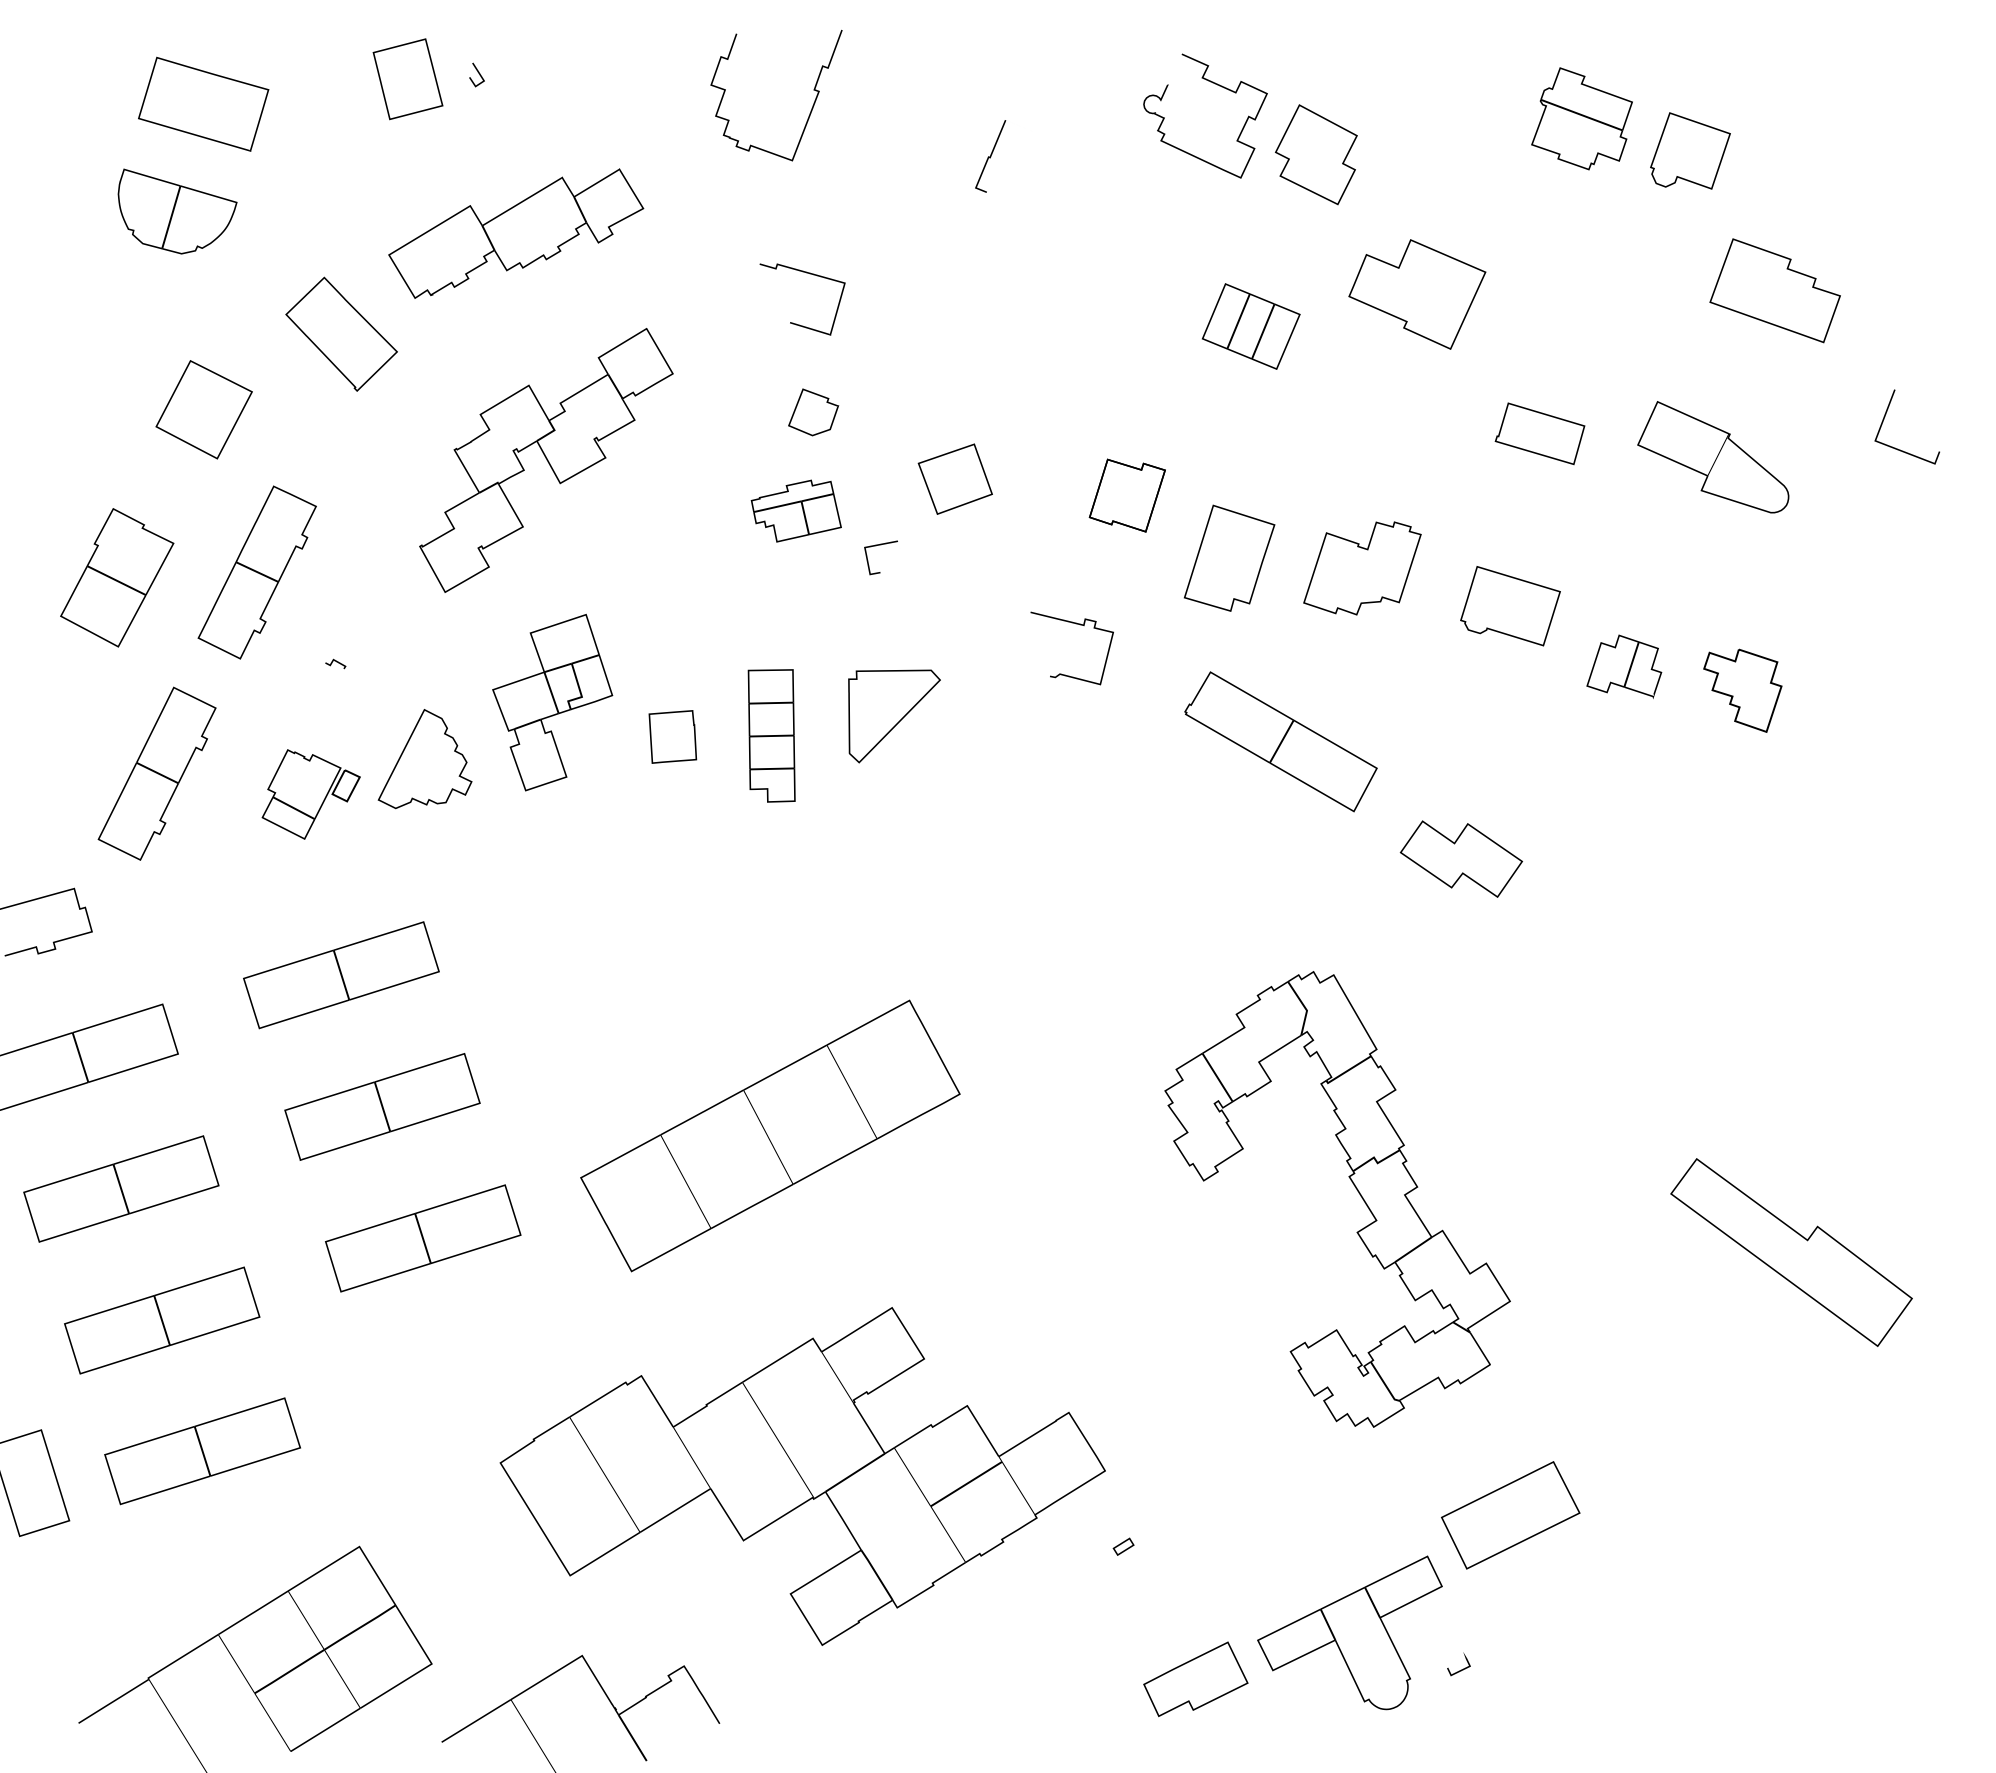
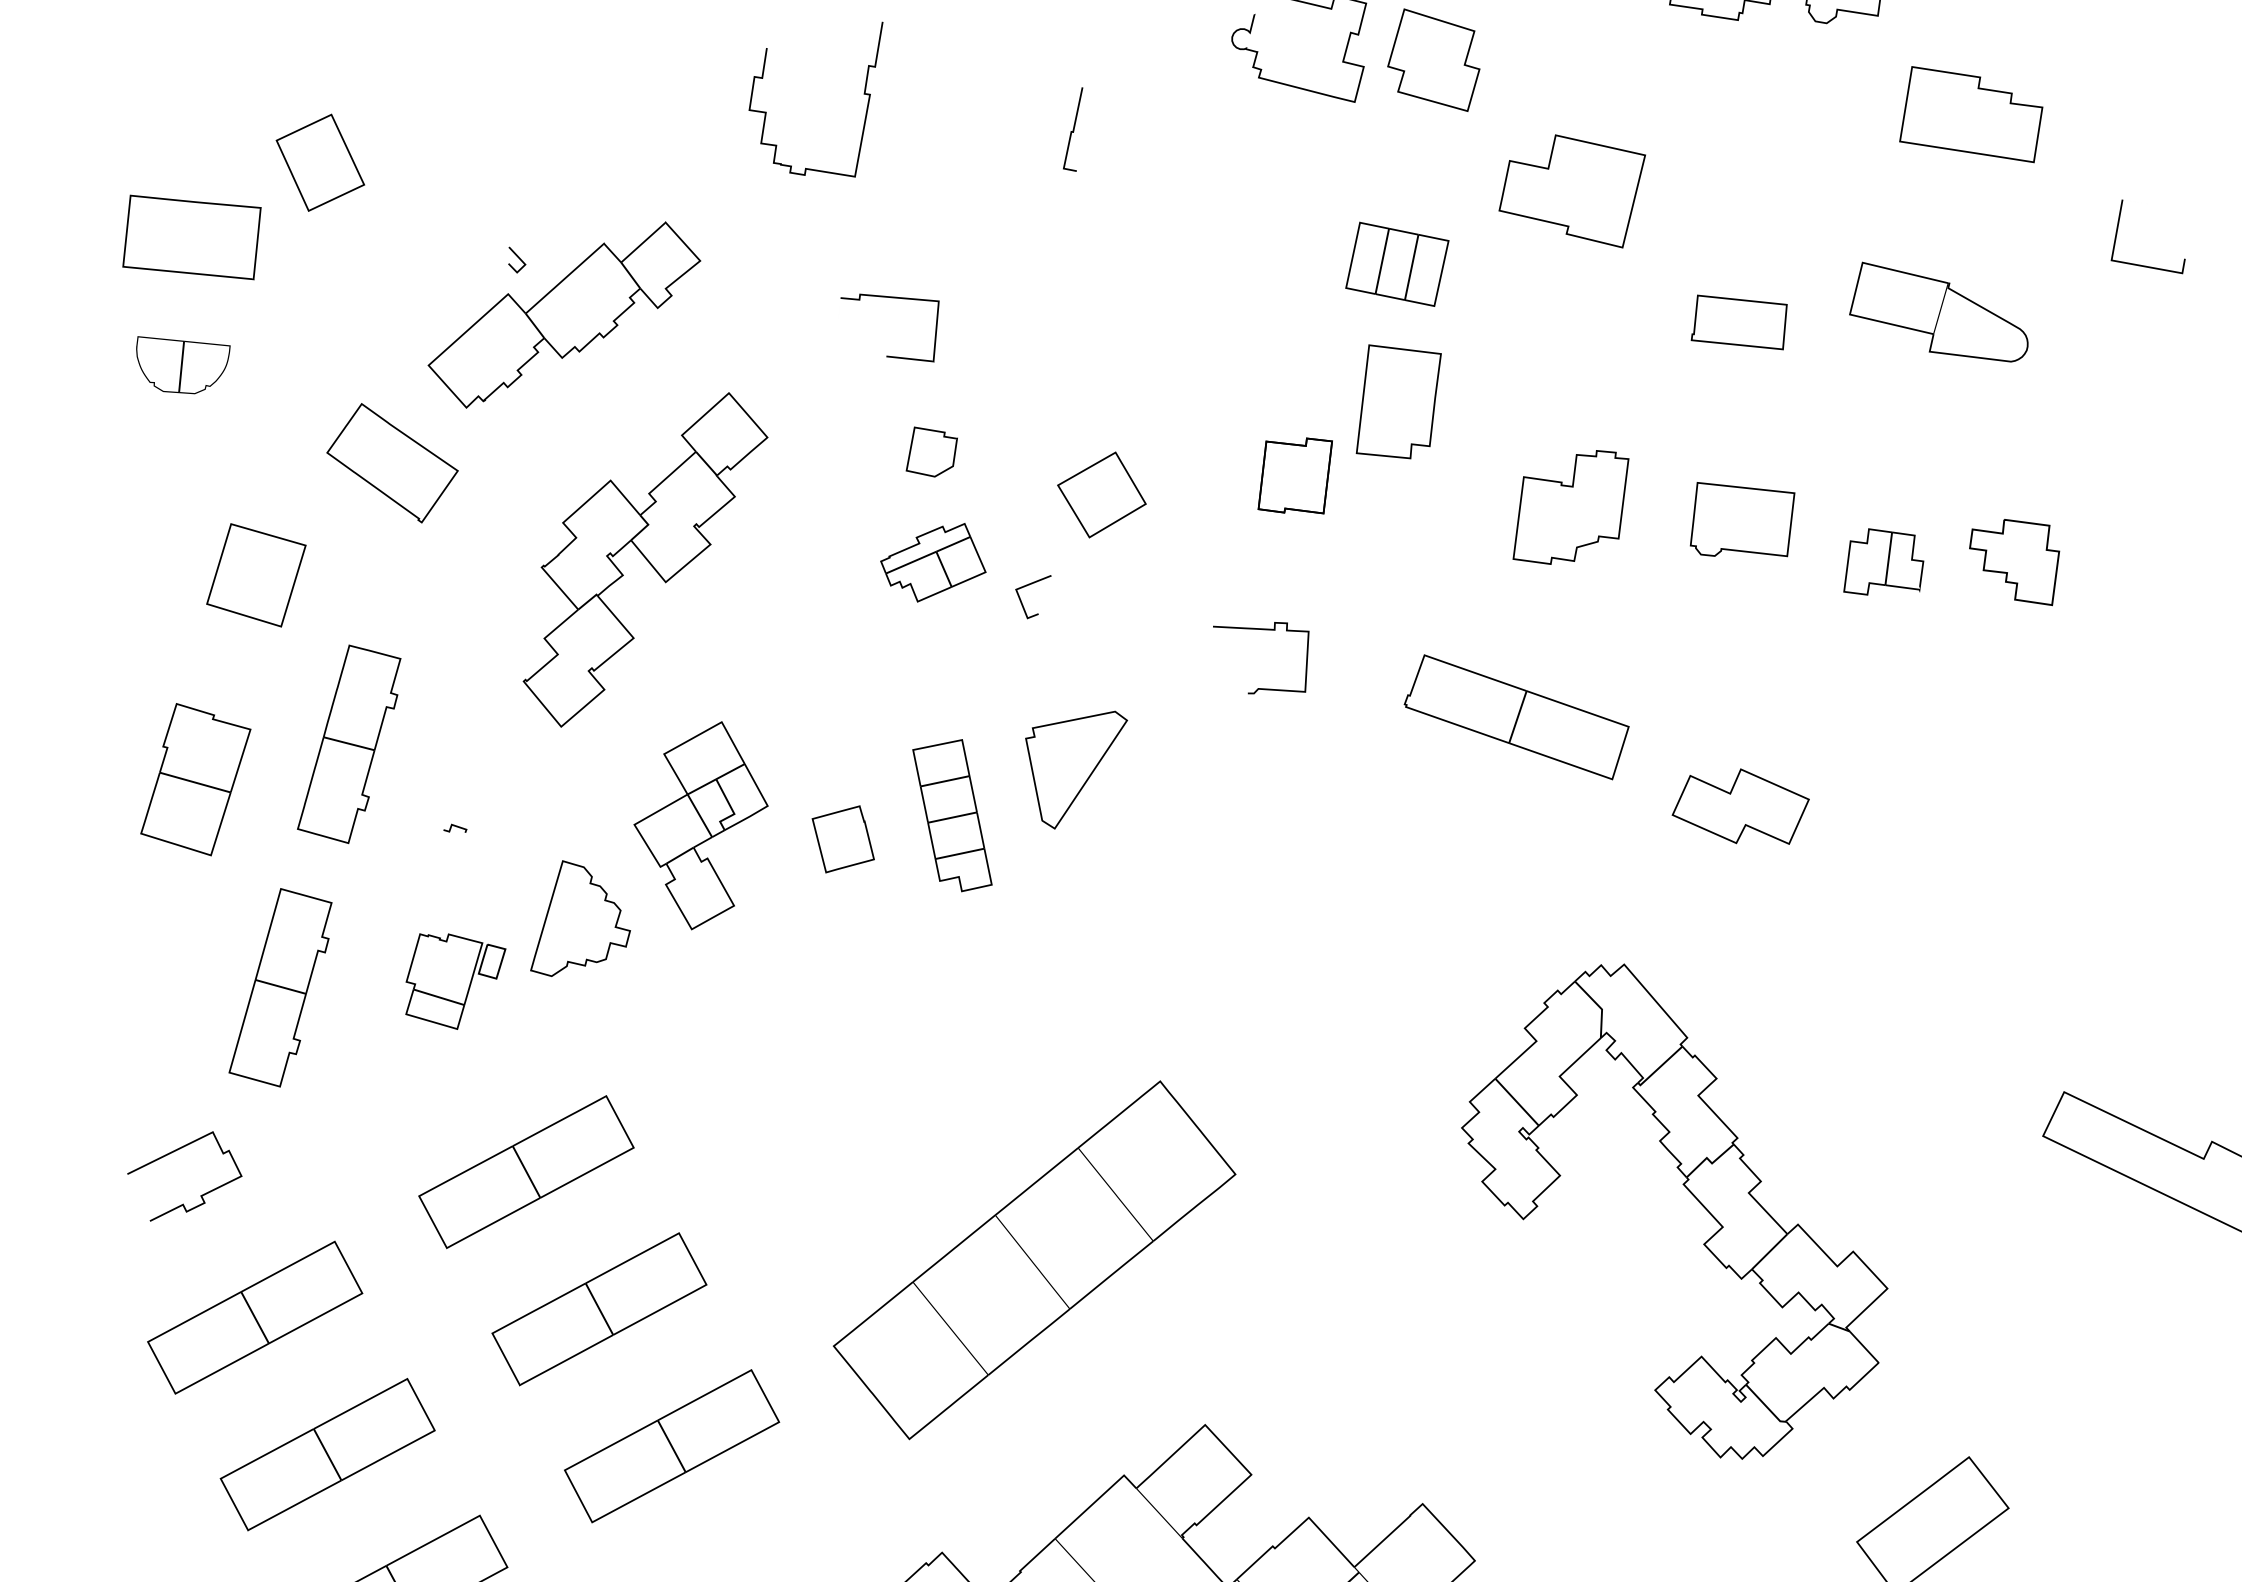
part: (476, 74) -> (515, 259), moved
part: (407, 79) -> (319, 163), moved
part: (177, 211) -> (185, 361), size x0.7
part: (1229, 557) -> (1397, 399), moved

